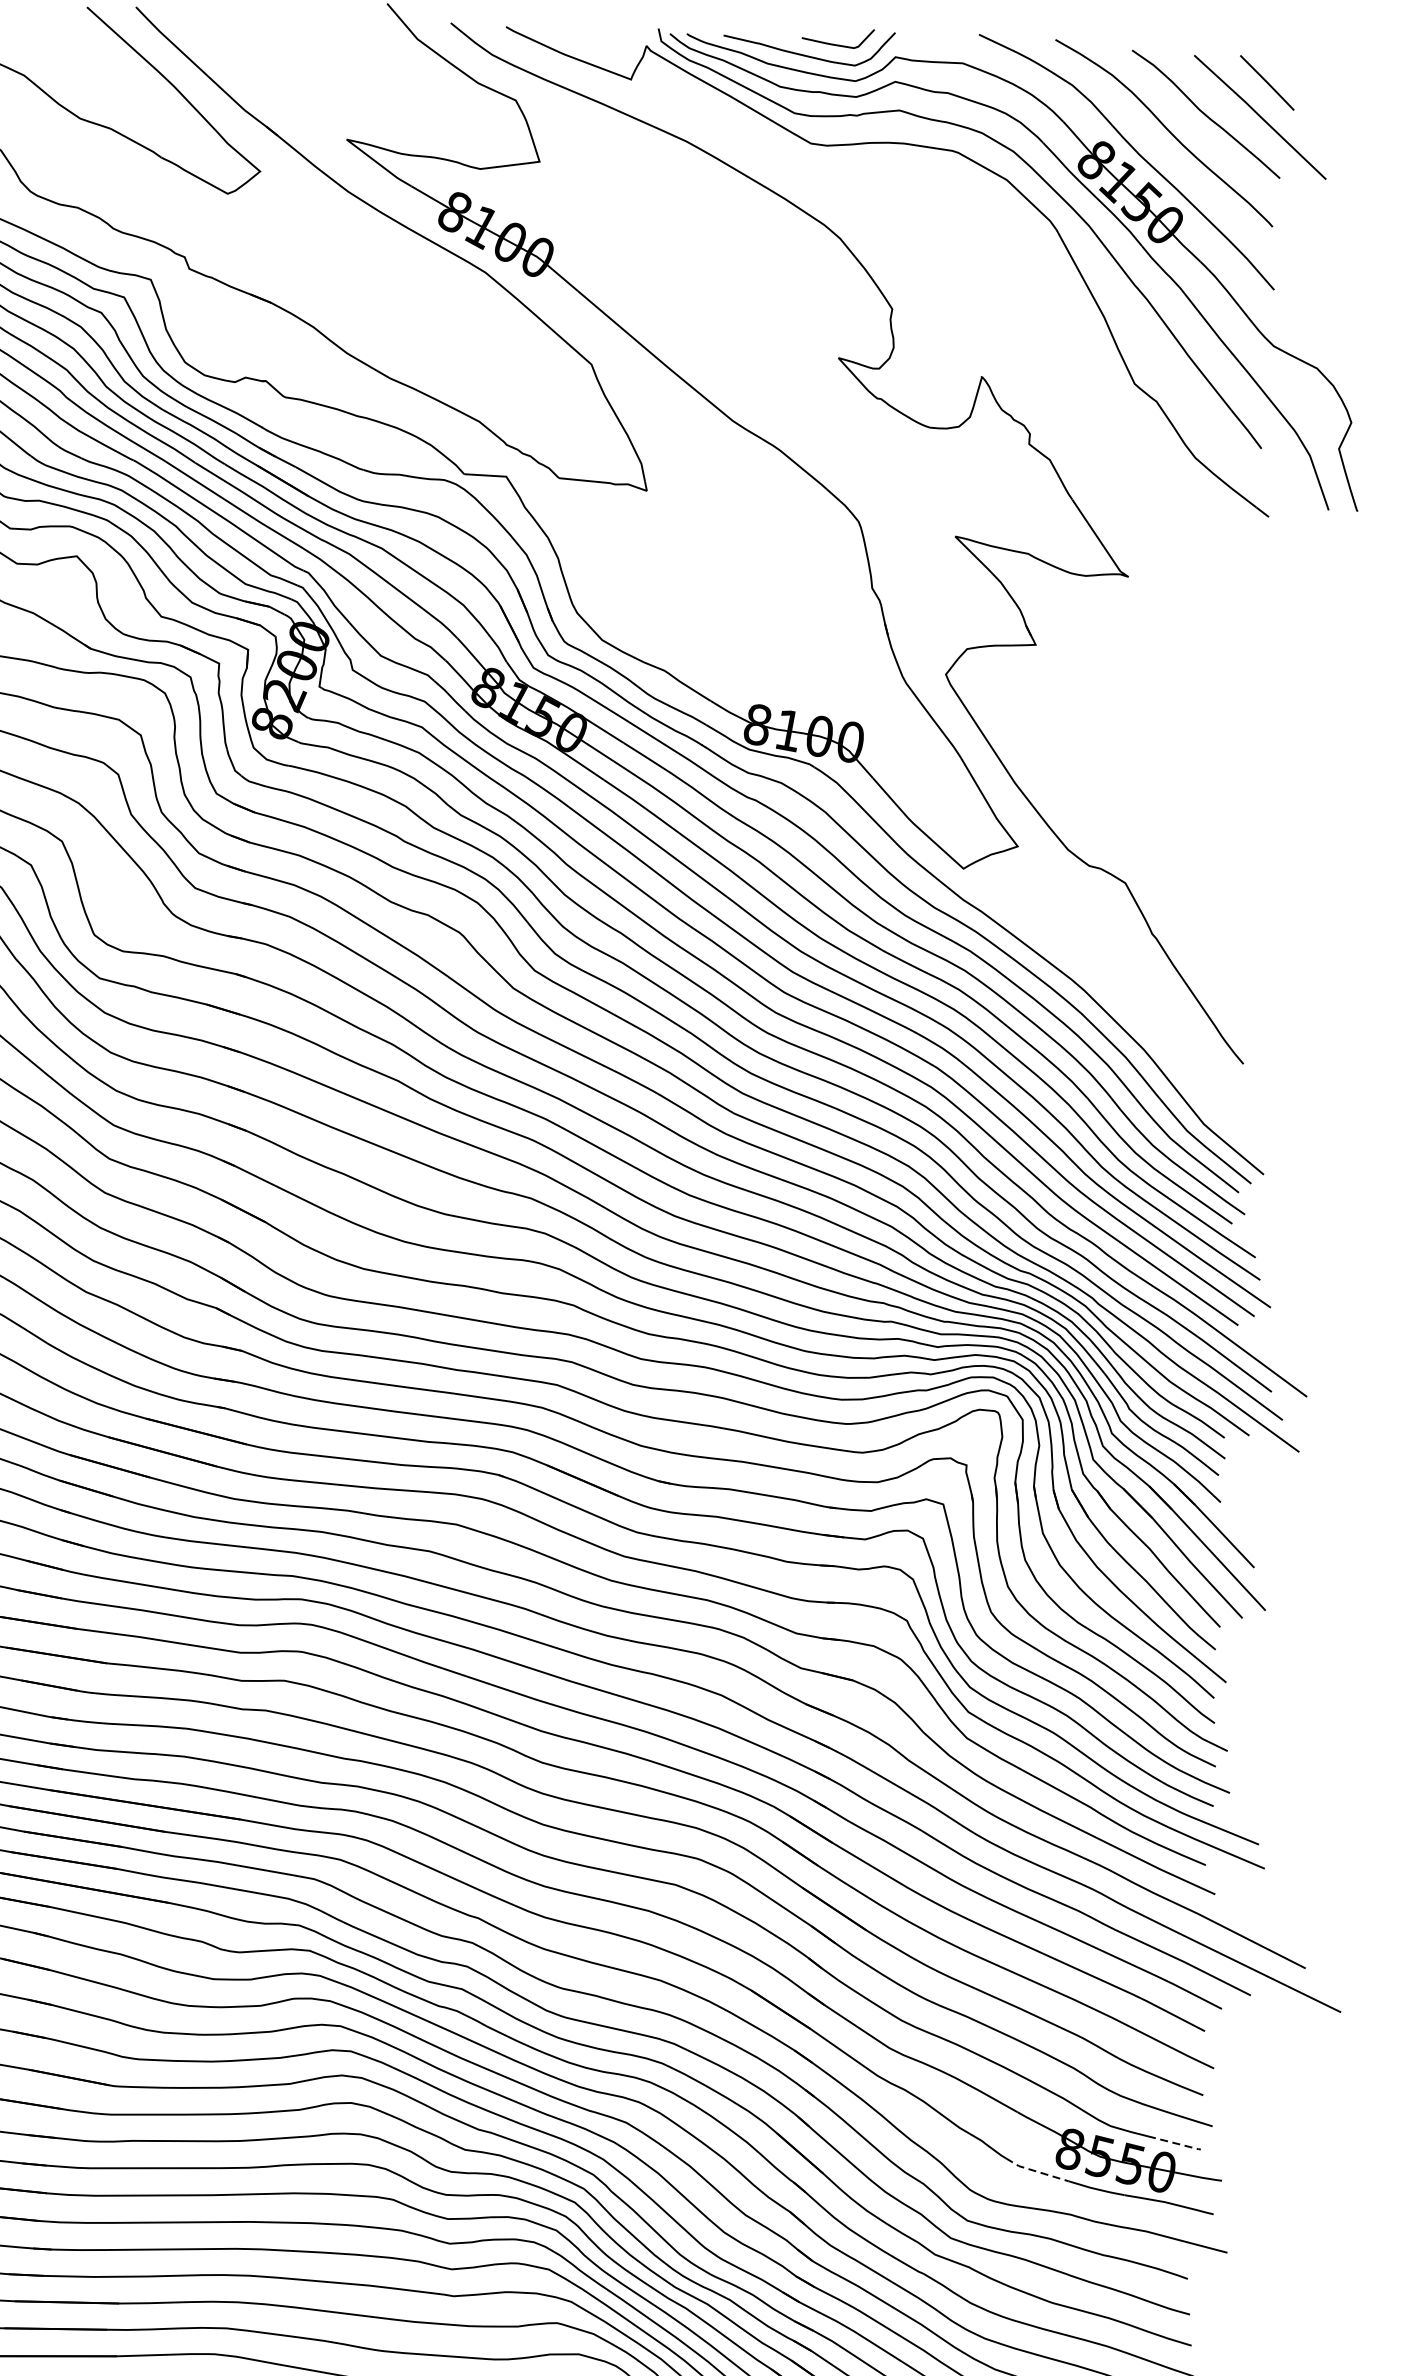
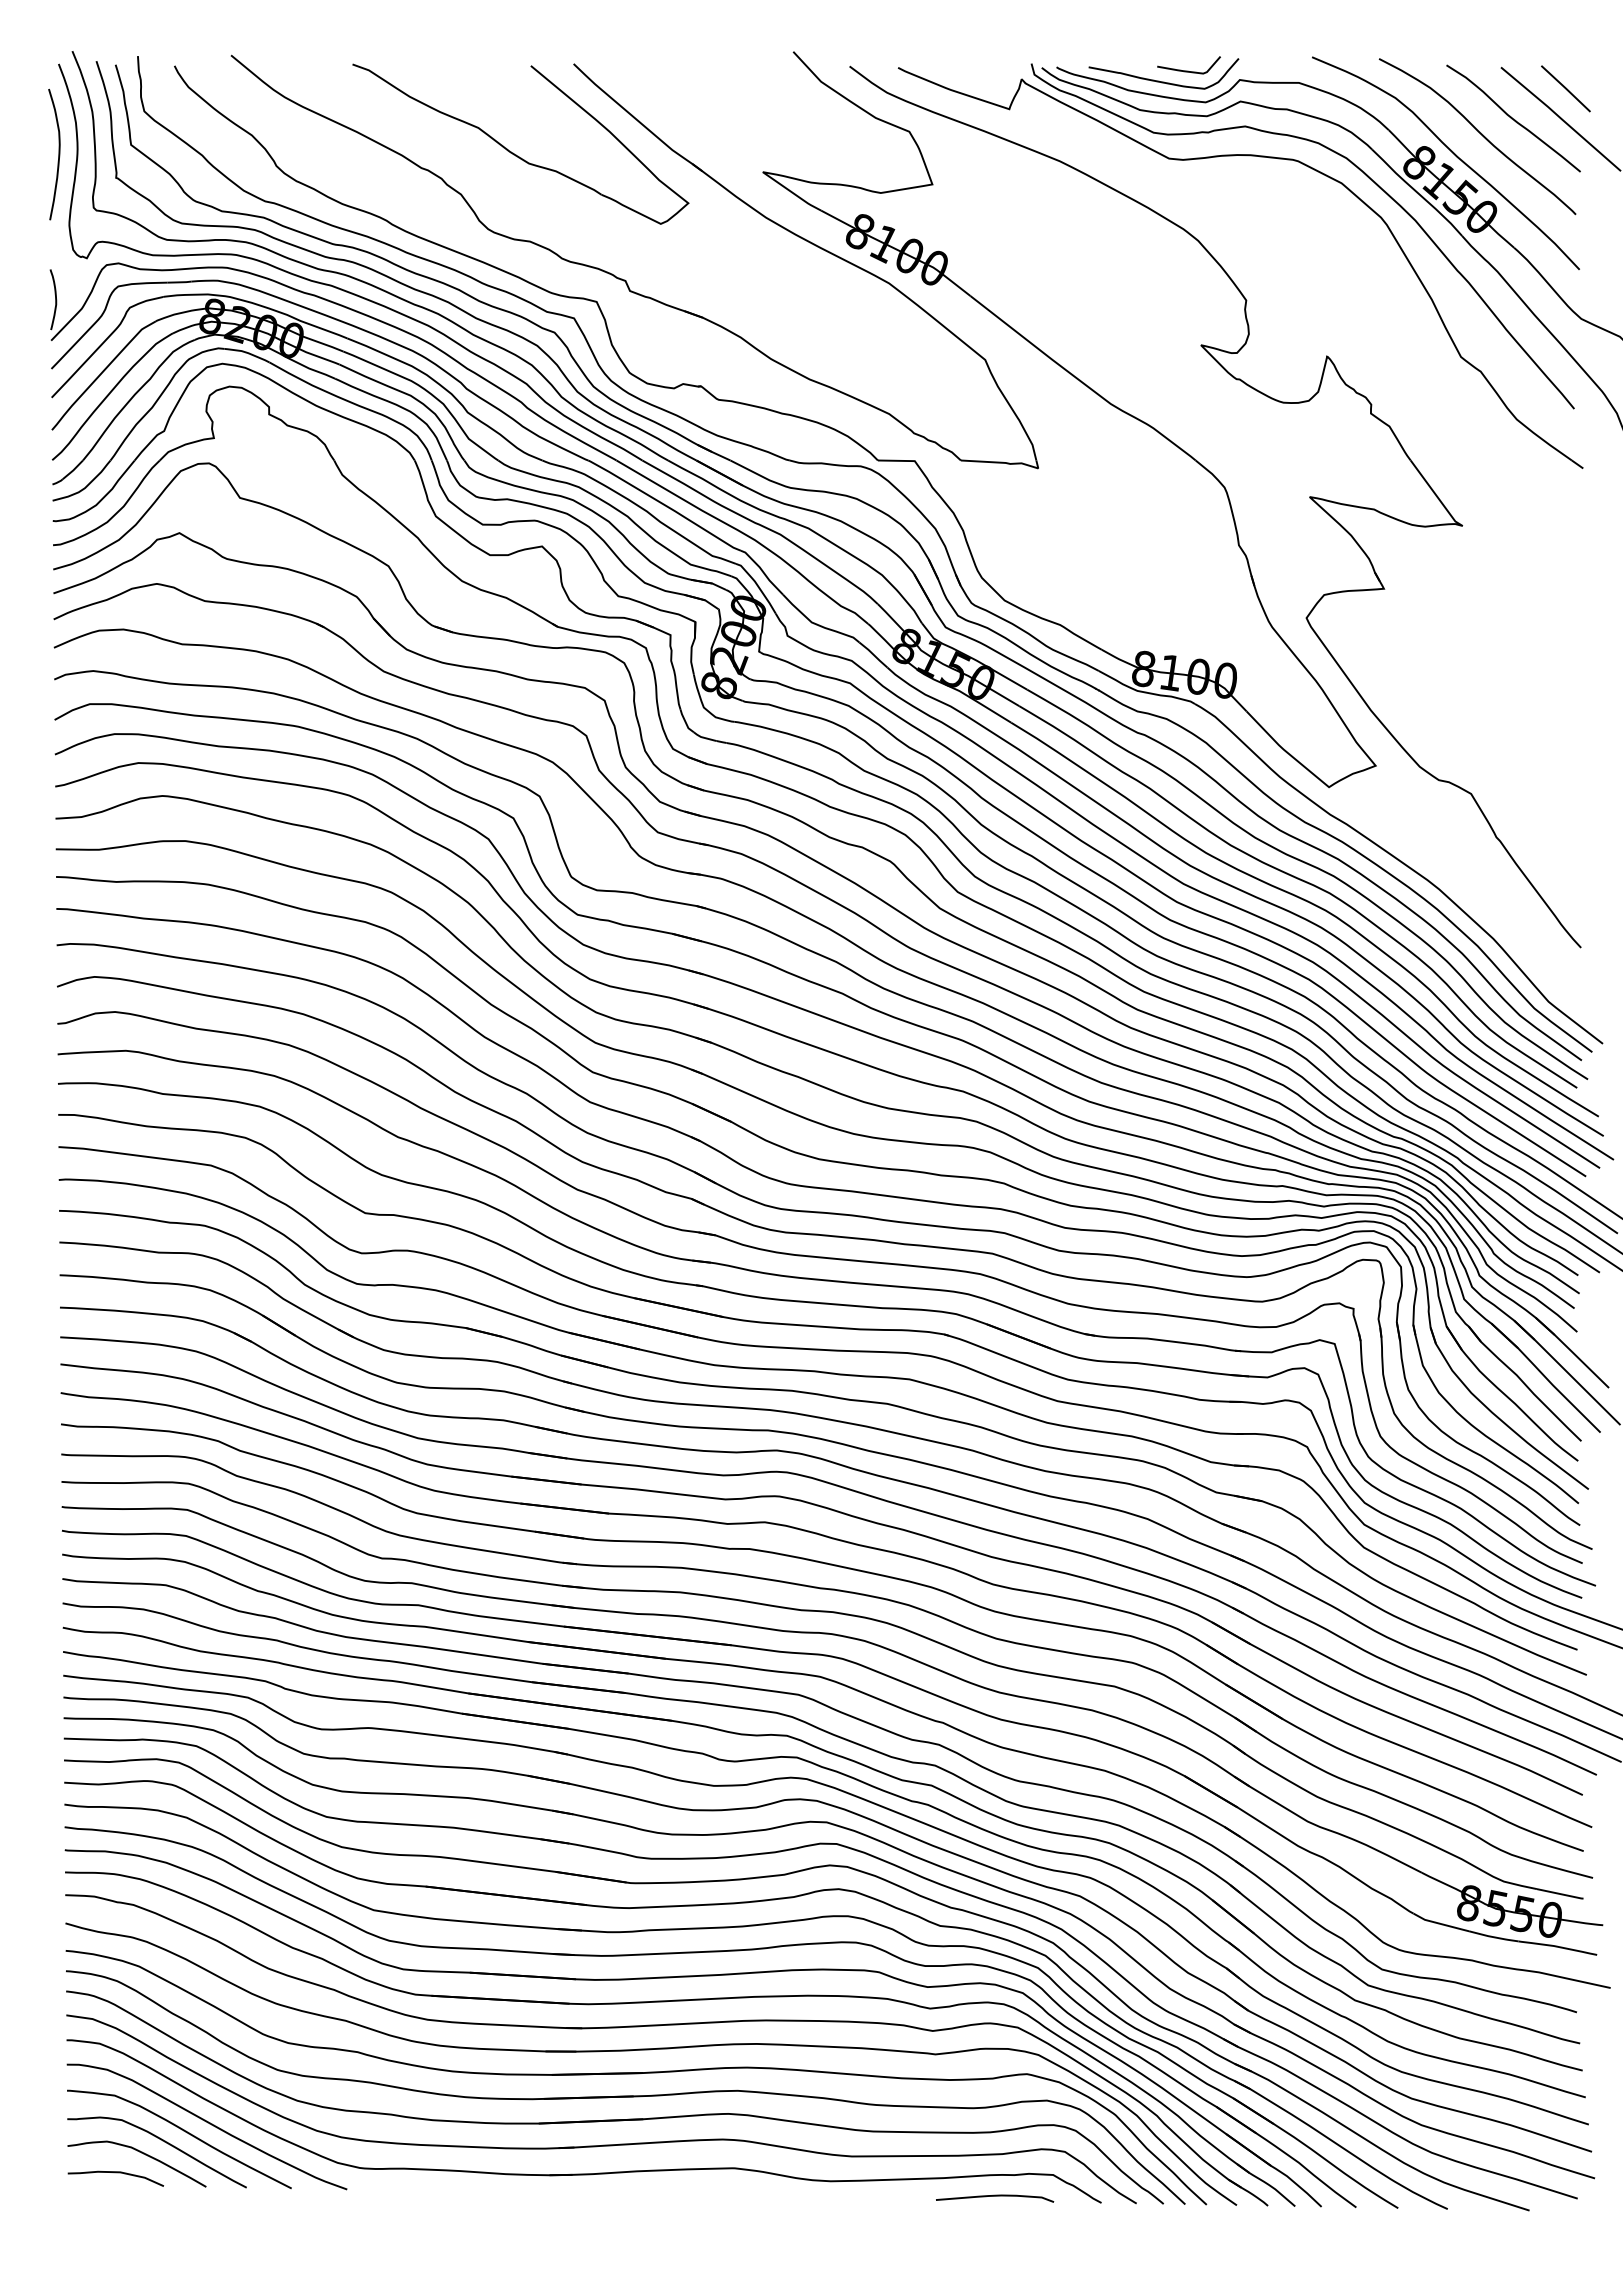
line: (1175, 2143) -> (1561, 1894), dashed -> solid
line: (1037, 2172) -> (1441, 1924), dashed -> solid

